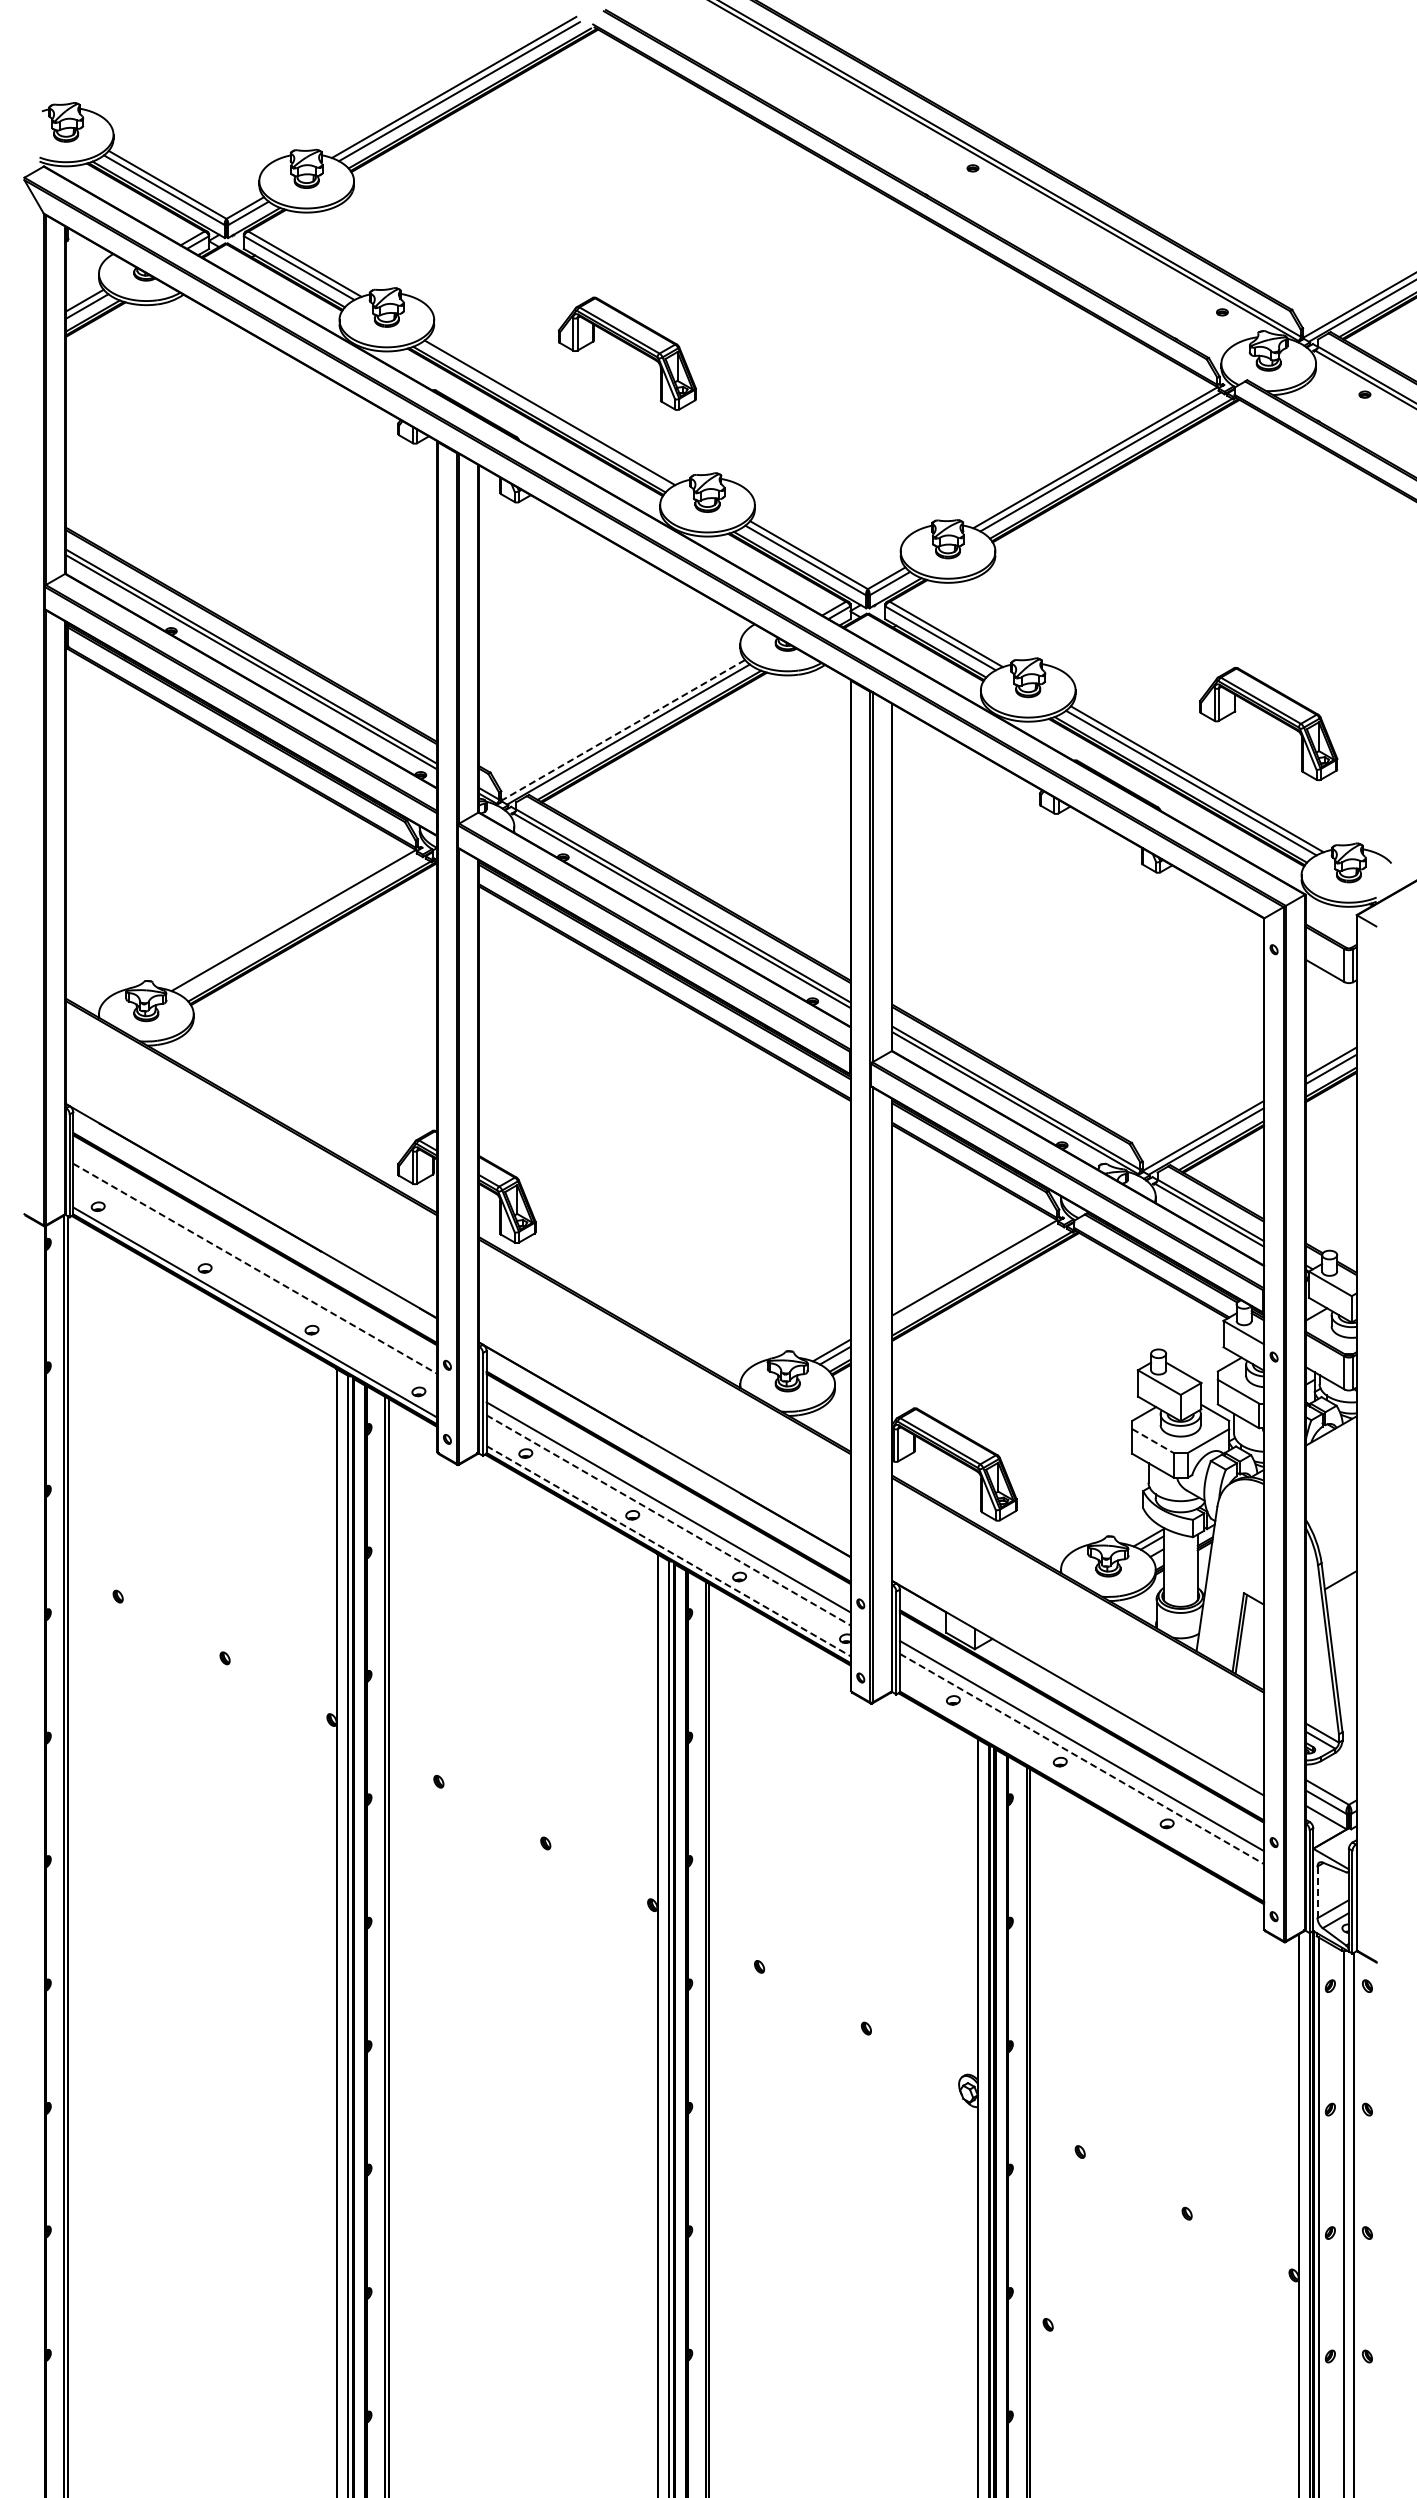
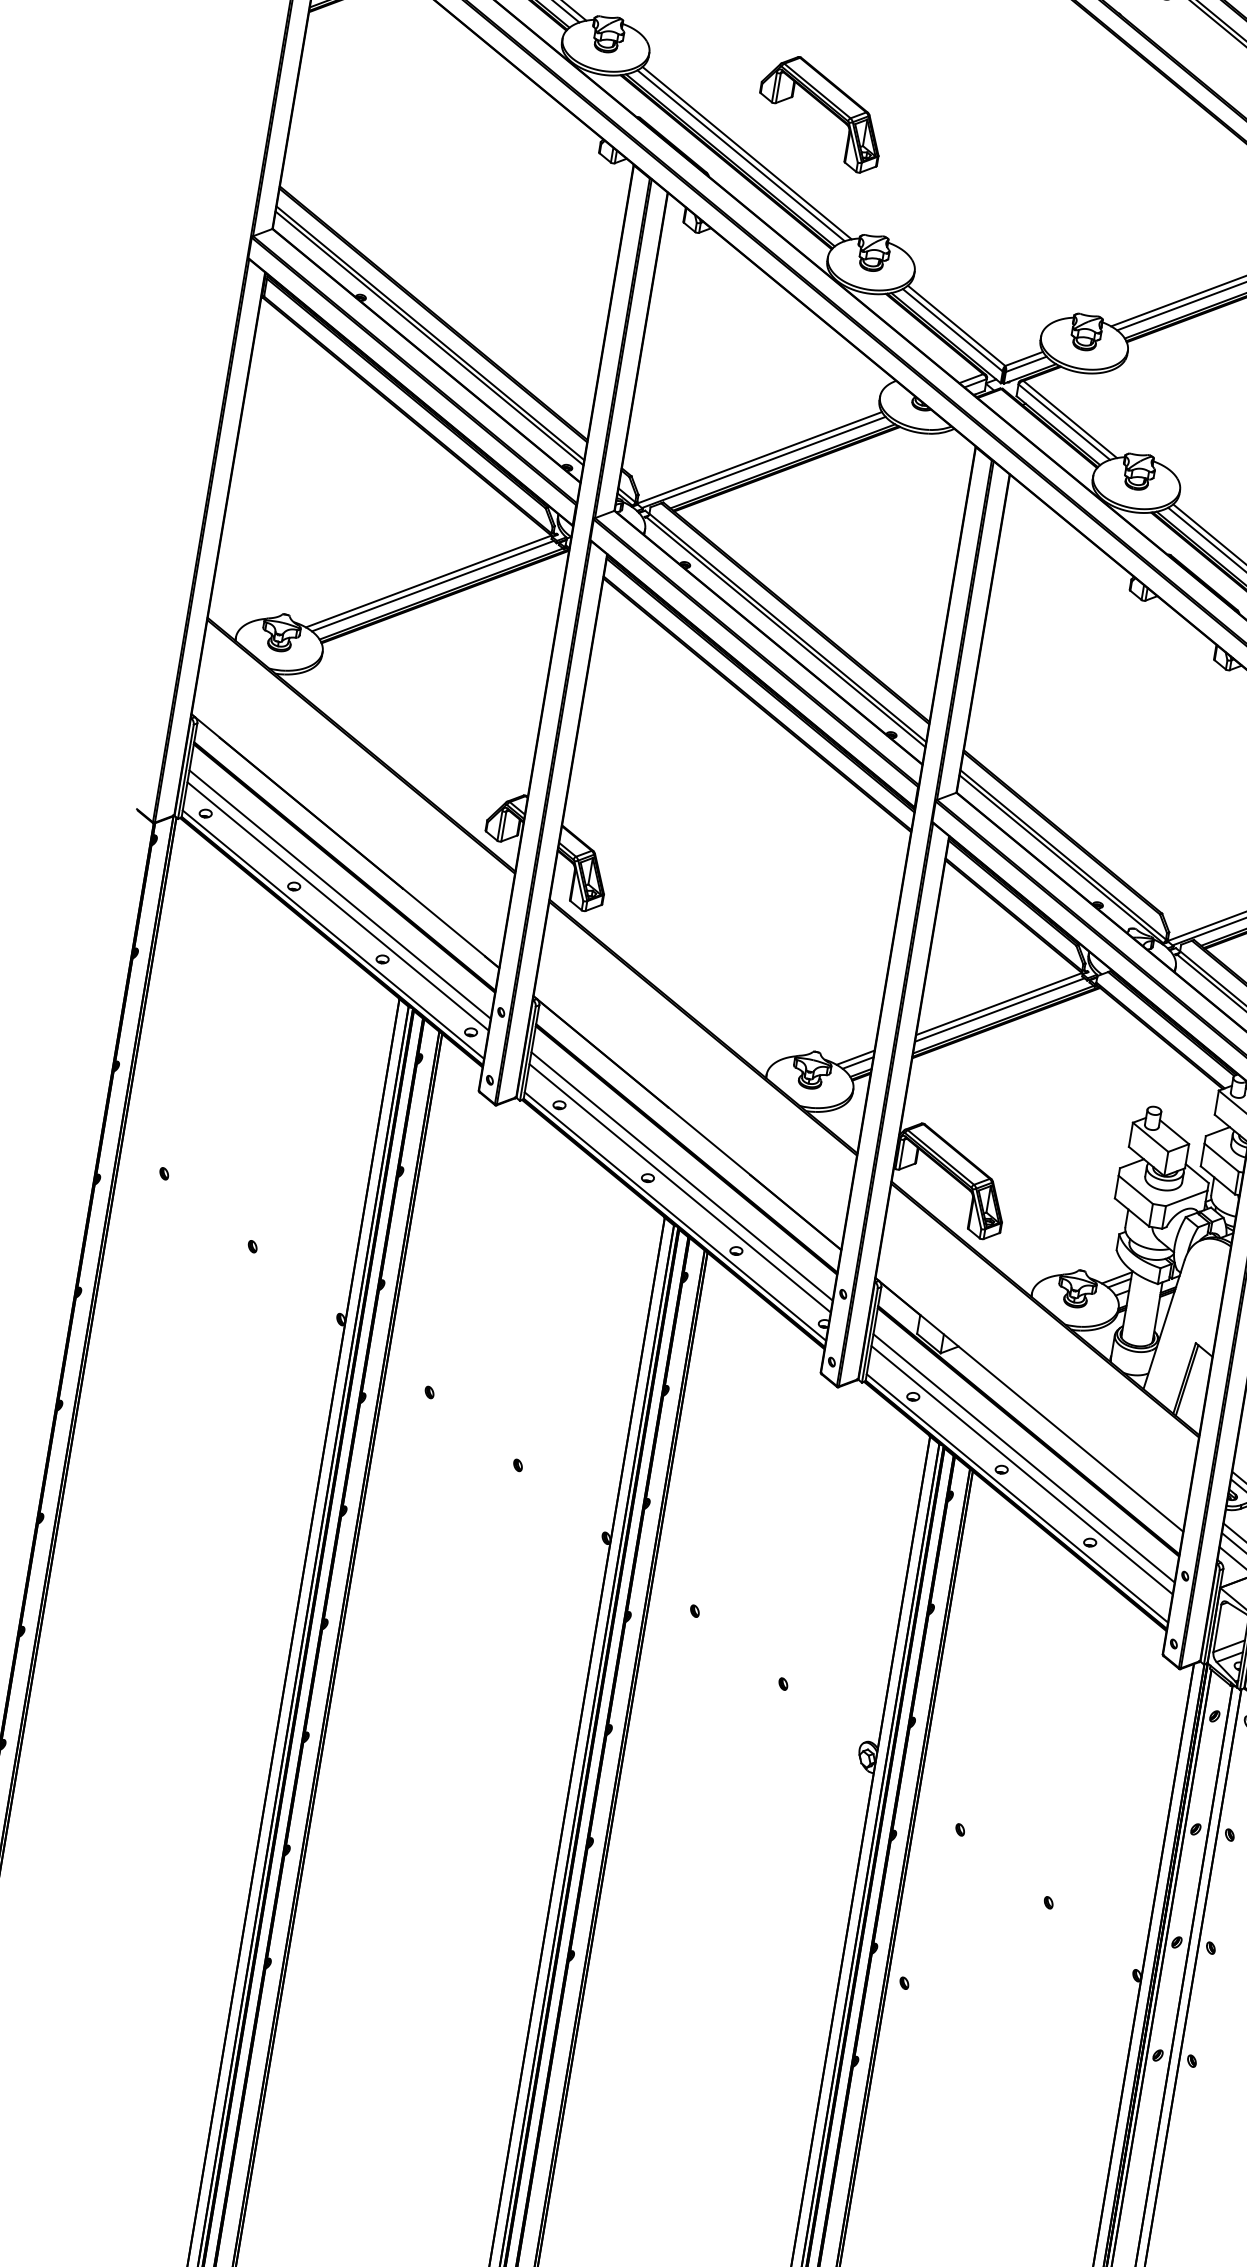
line: (555, 409) -> (746, 153), added
line: (623, 730) -> (759, 457), dashed -> solid
line: (298, 924) -> (432, 585), added
line: (255, 1269) -> (340, 895), dashed -> solid
line: (976, 1273) -> (999, 1009), added
line: (255, 1281) -> (338, 906), added
line: (1152, 1441) -> (1135, 1190), dashed -> solid
line: (669, 1520) -> (680, 1188), dashed -> solid
line: (669, 1551) -> (676, 1216), dashed -> solid
line: (1082, 1759) -> (1022, 1470), dashed -> solid
line: (1081, 1789) -> (1016, 1498), added
line: (1317, 1892) -> (1217, 1628), dashed -> solid

